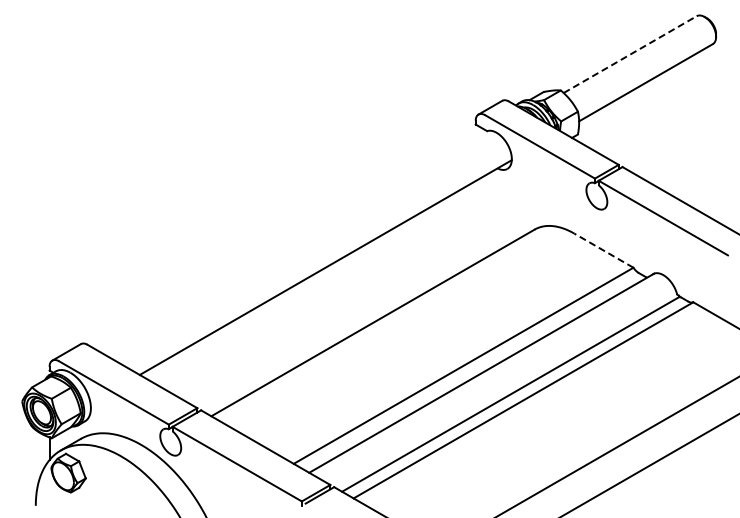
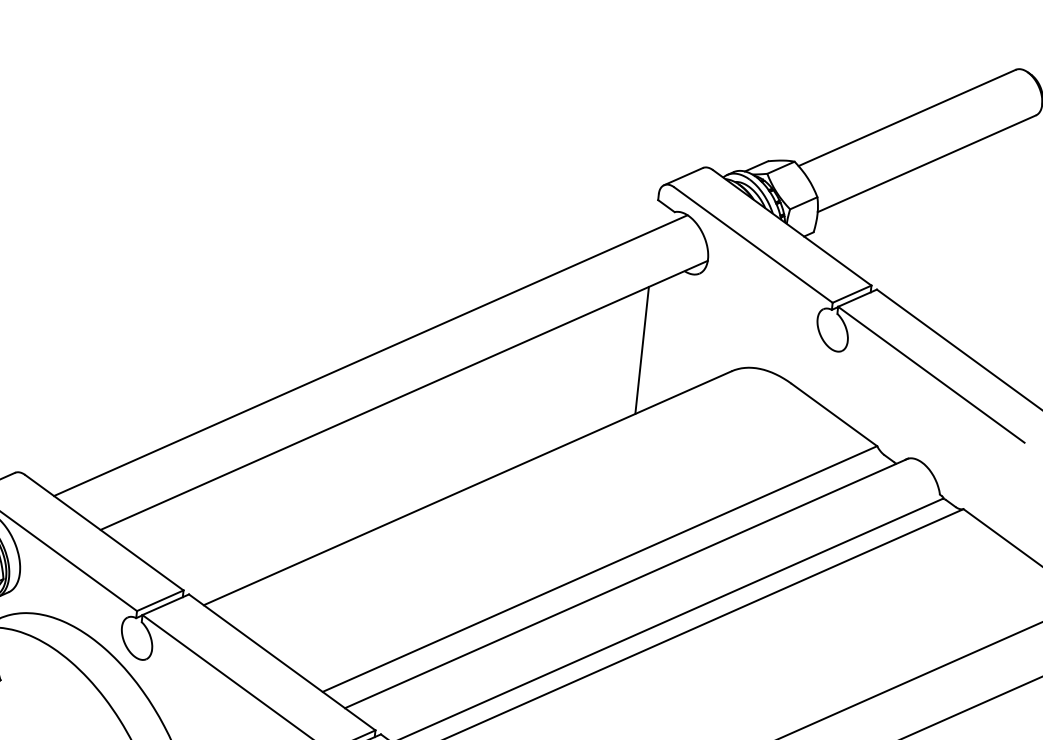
line: (630, 54) -> (907, 117), dashed -> solid
line: (475, 222) -> (641, 350), added
line: (301, 244) -> (370, 355), added
line: (603, 250) -> (833, 414), dashed -> solid

